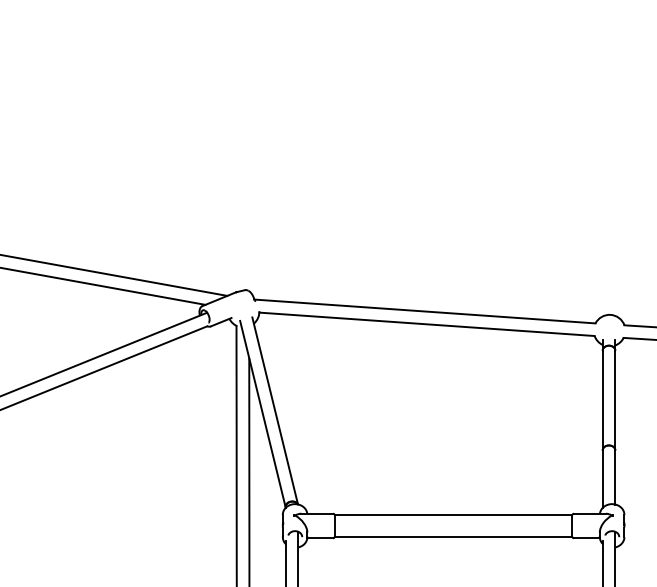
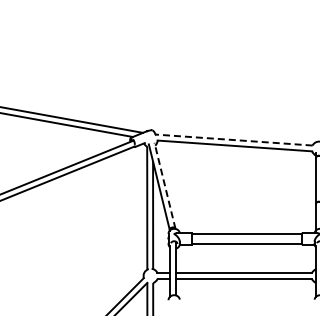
line: (423, 312) -> (233, 140), solid -> dashed
line: (274, 410) -> (164, 185), solid -> dashed

